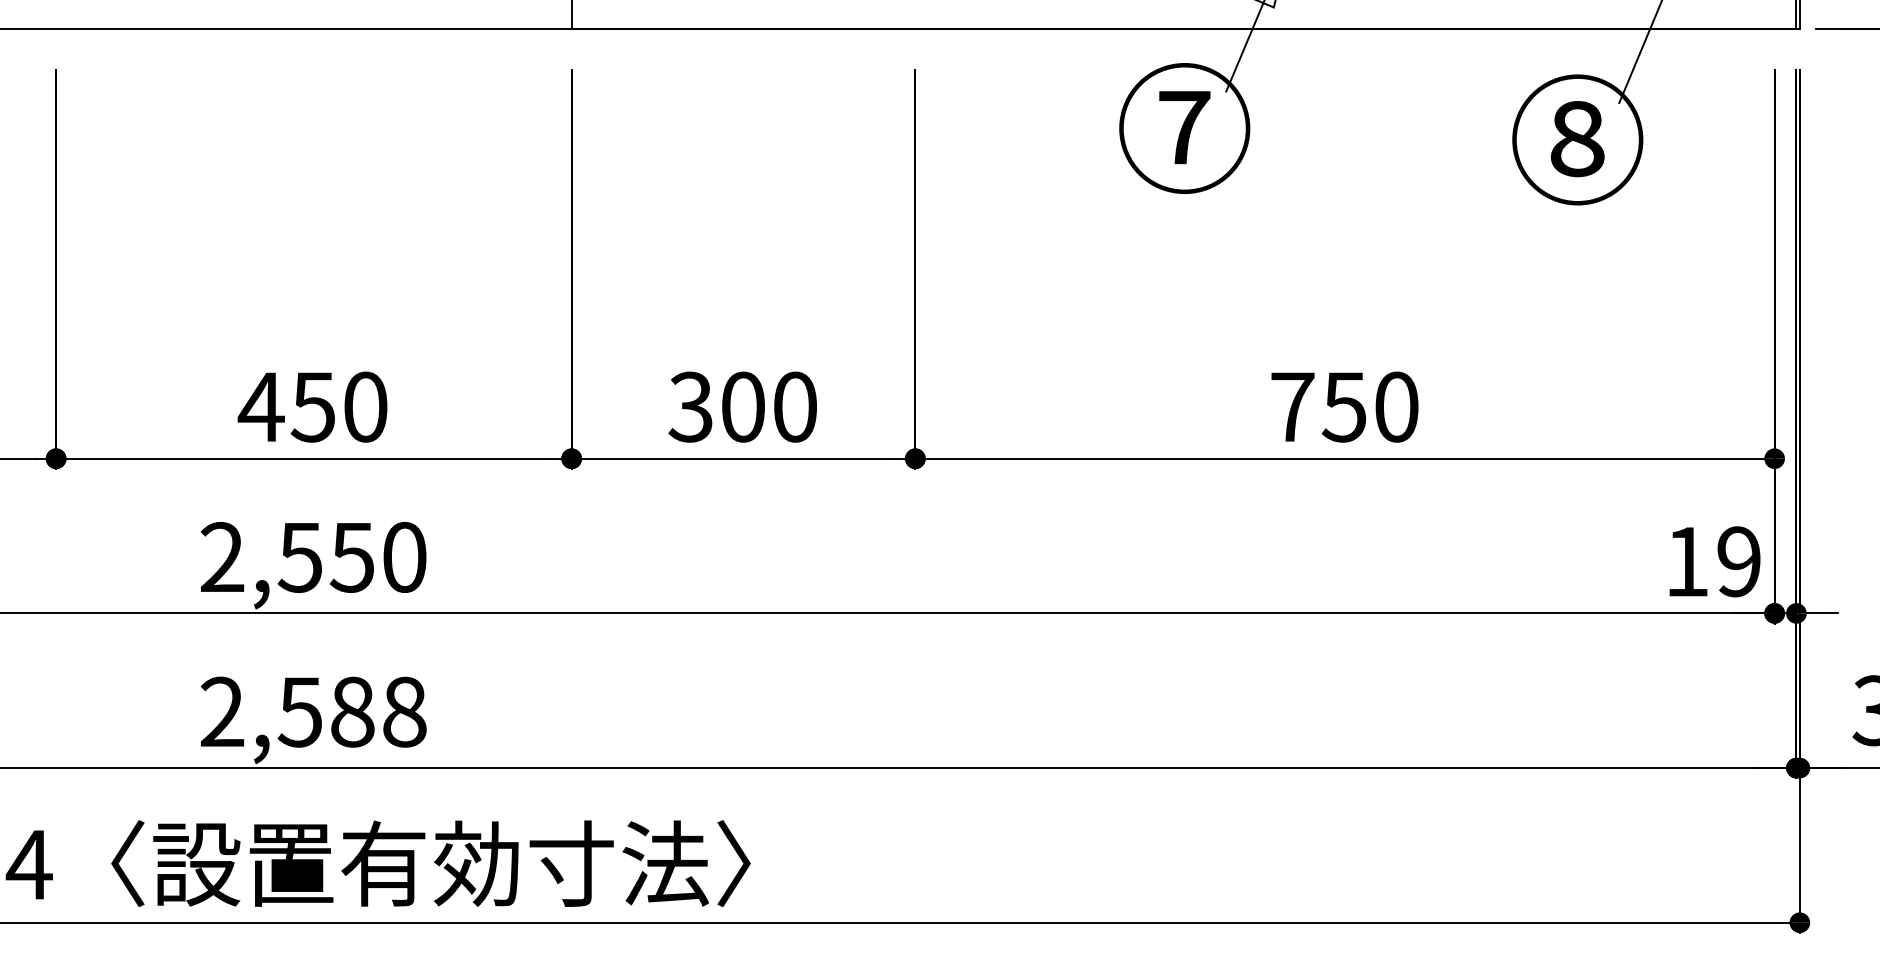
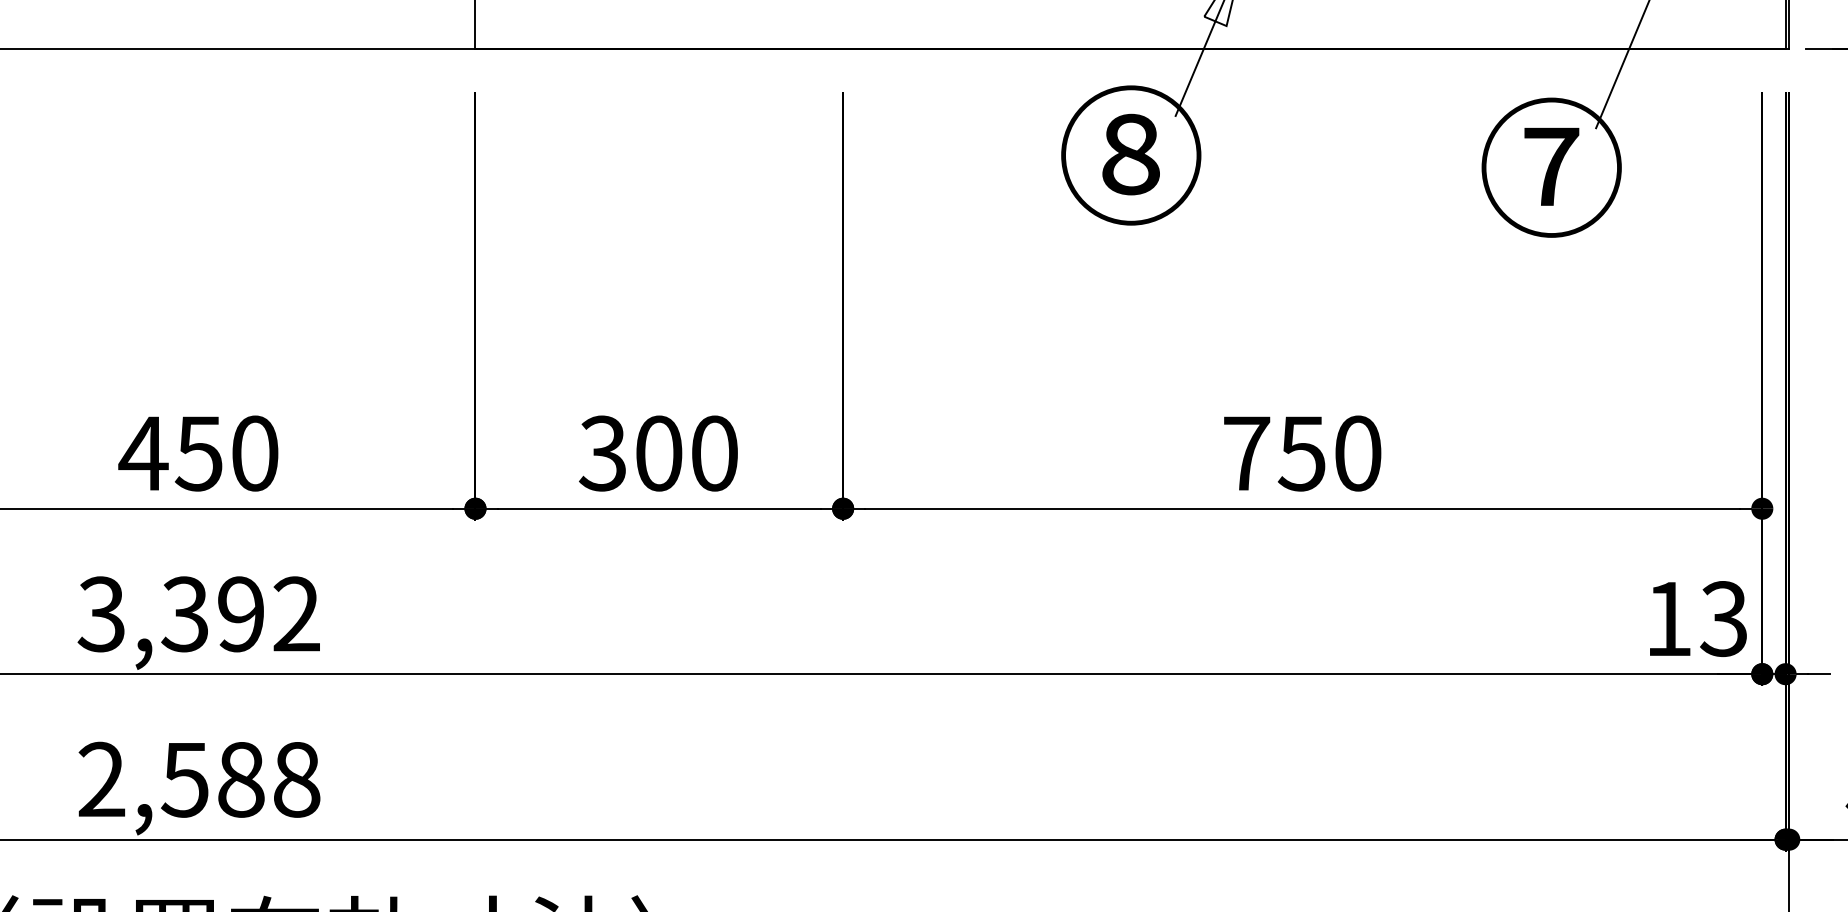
text: (1184, 127) -> (1131, 154), ⑦ -> ⑧
text: (1577, 139) -> (1551, 167), ⑧ -> ⑦
text: (312, 557) -> (198, 614), 2,550 -> 3,392
text: (1738, 561) -> (1723, 618), 19 -> 13

